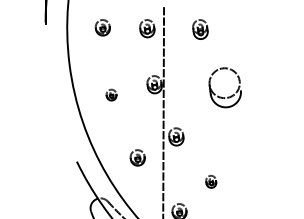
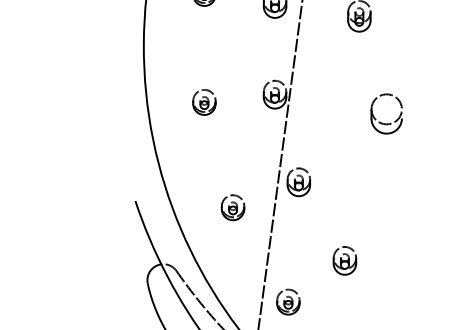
part: (224, 87) -> (385, 113), size x0.62
part: (111, 94) -> (204, 101), size x1.43
part: (211, 181) -> (345, 260), size x1.43

